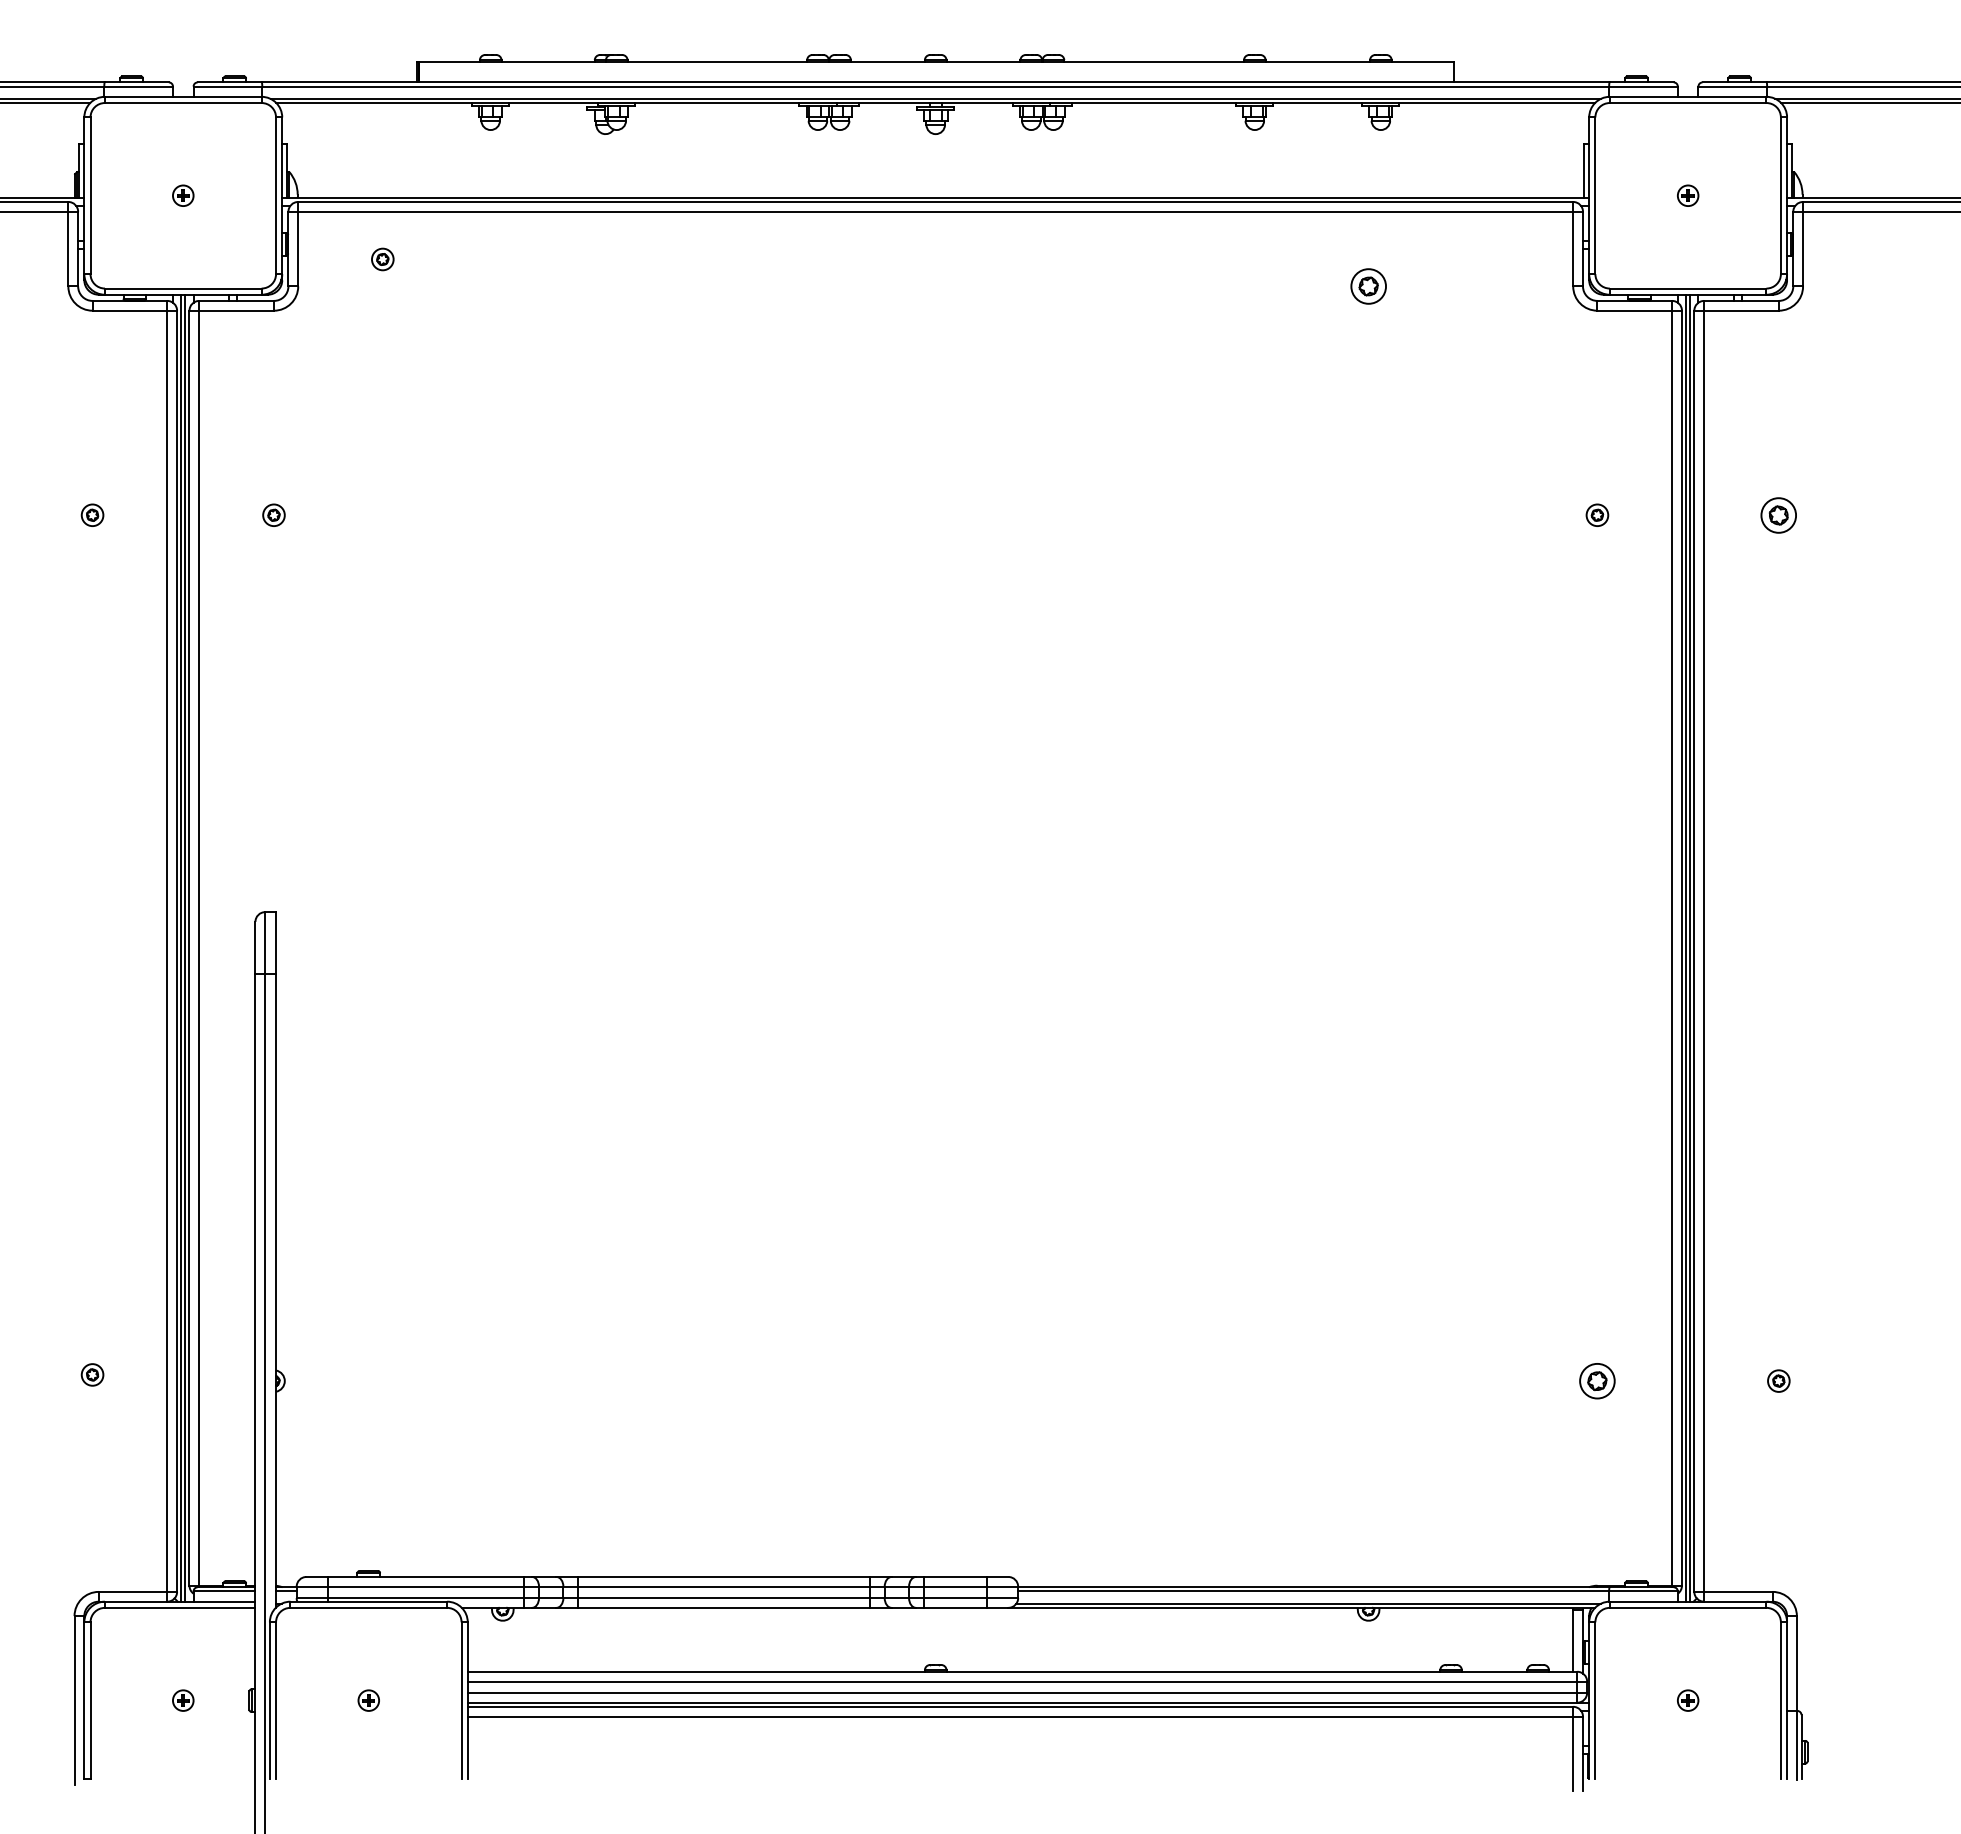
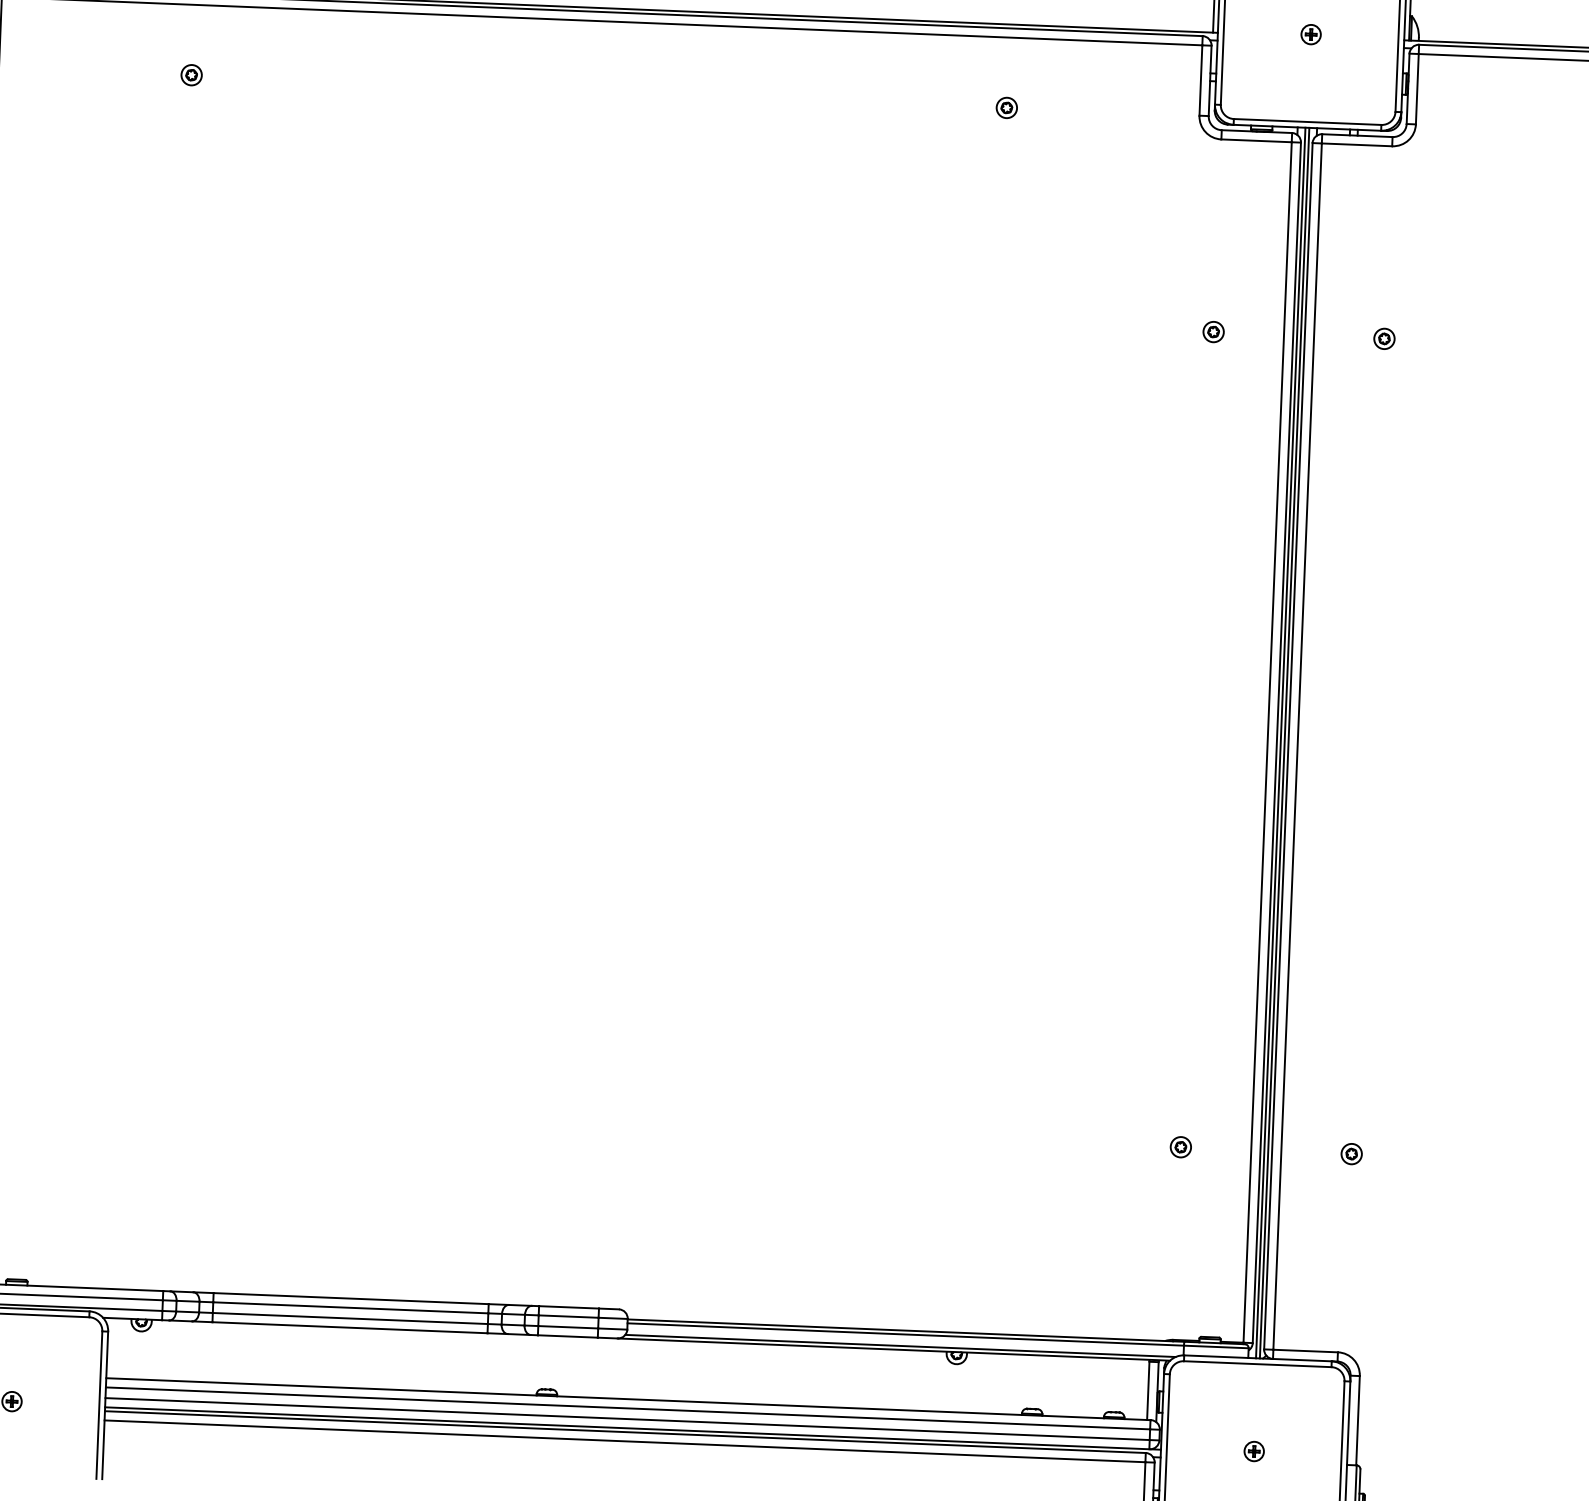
part: (382, 259) -> (191, 75), moved
part: (1368, 286) -> (1006, 107), size x0.62
part: (1778, 514) -> (1384, 338), size x0.62
part: (1597, 1380) -> (1180, 1146), size x0.62

